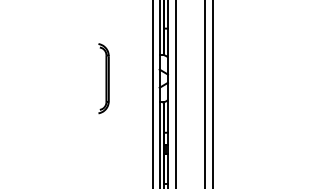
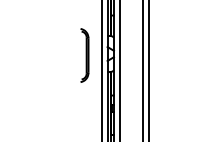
part: (103, 78) -> (84, 55), moved

